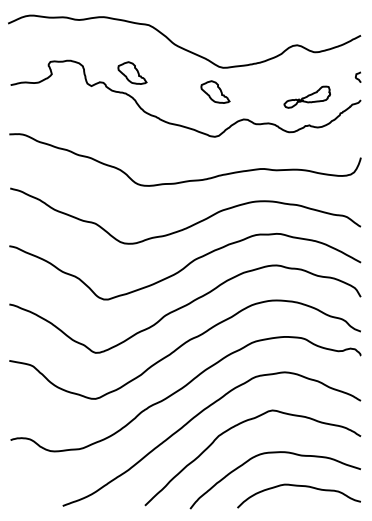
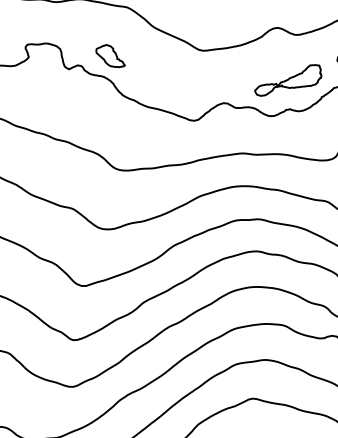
part: (215, 91) -> (194, 74), removed
part: (306, 97) -> (287, 80), size x1.43

